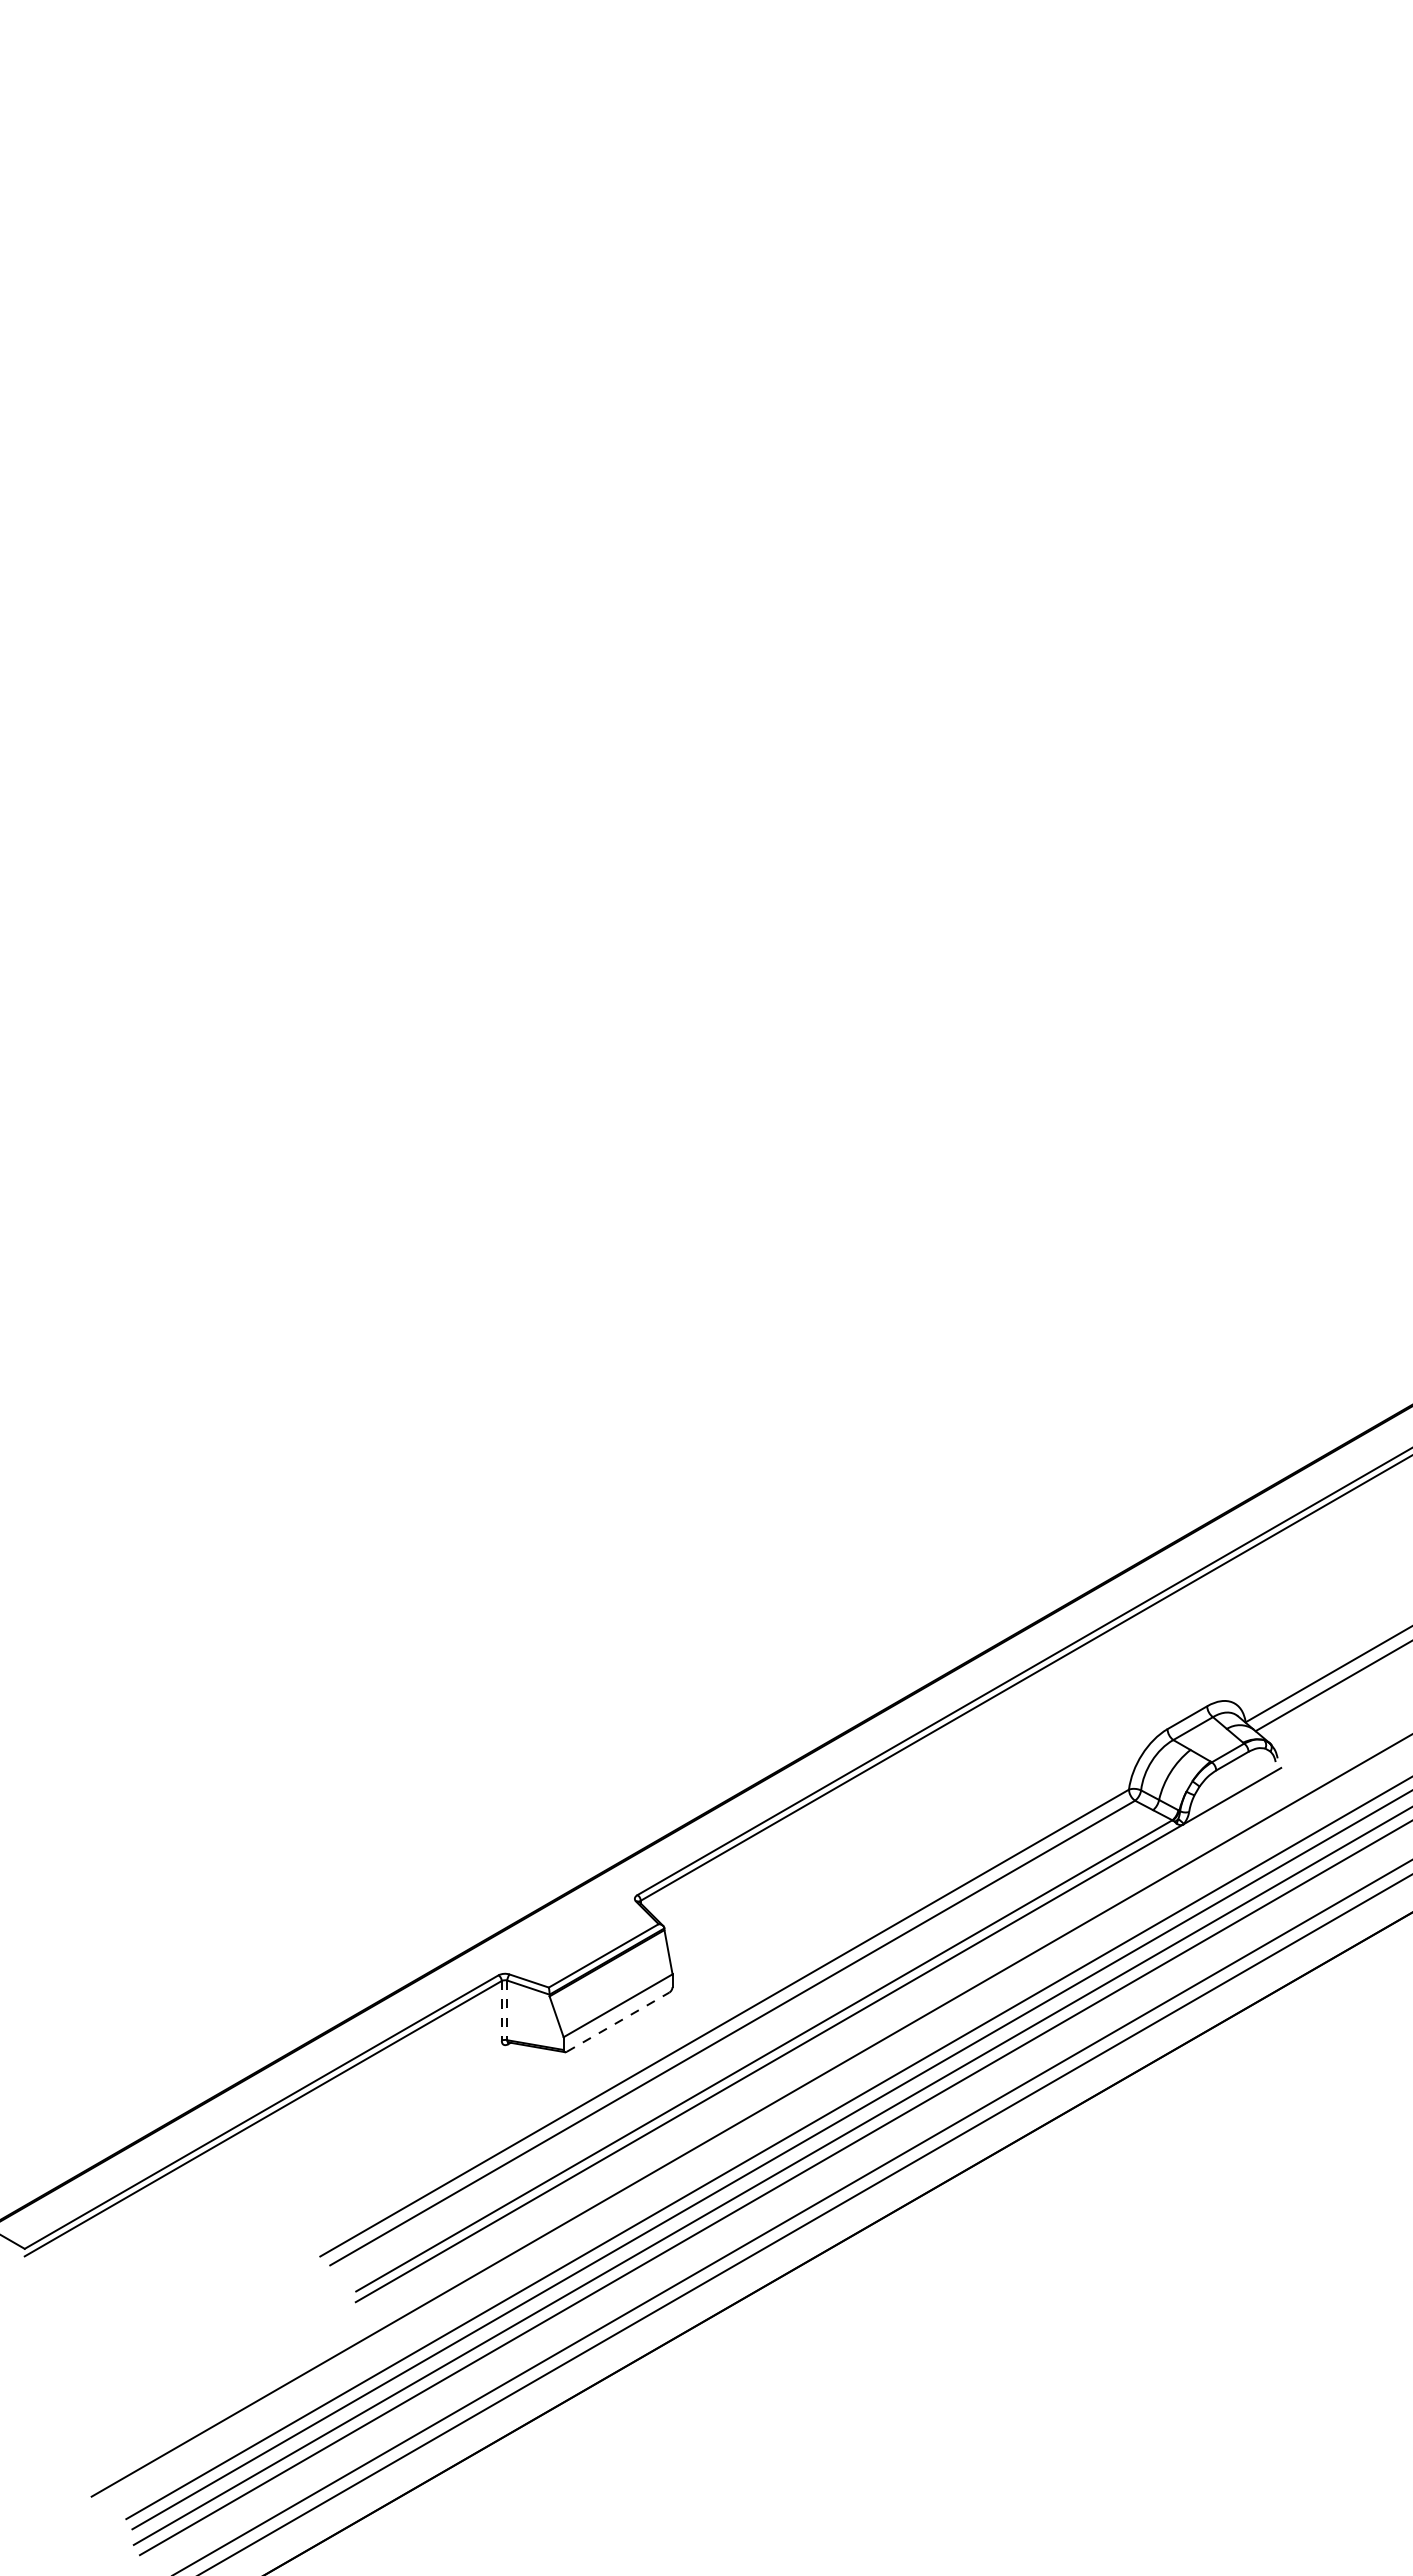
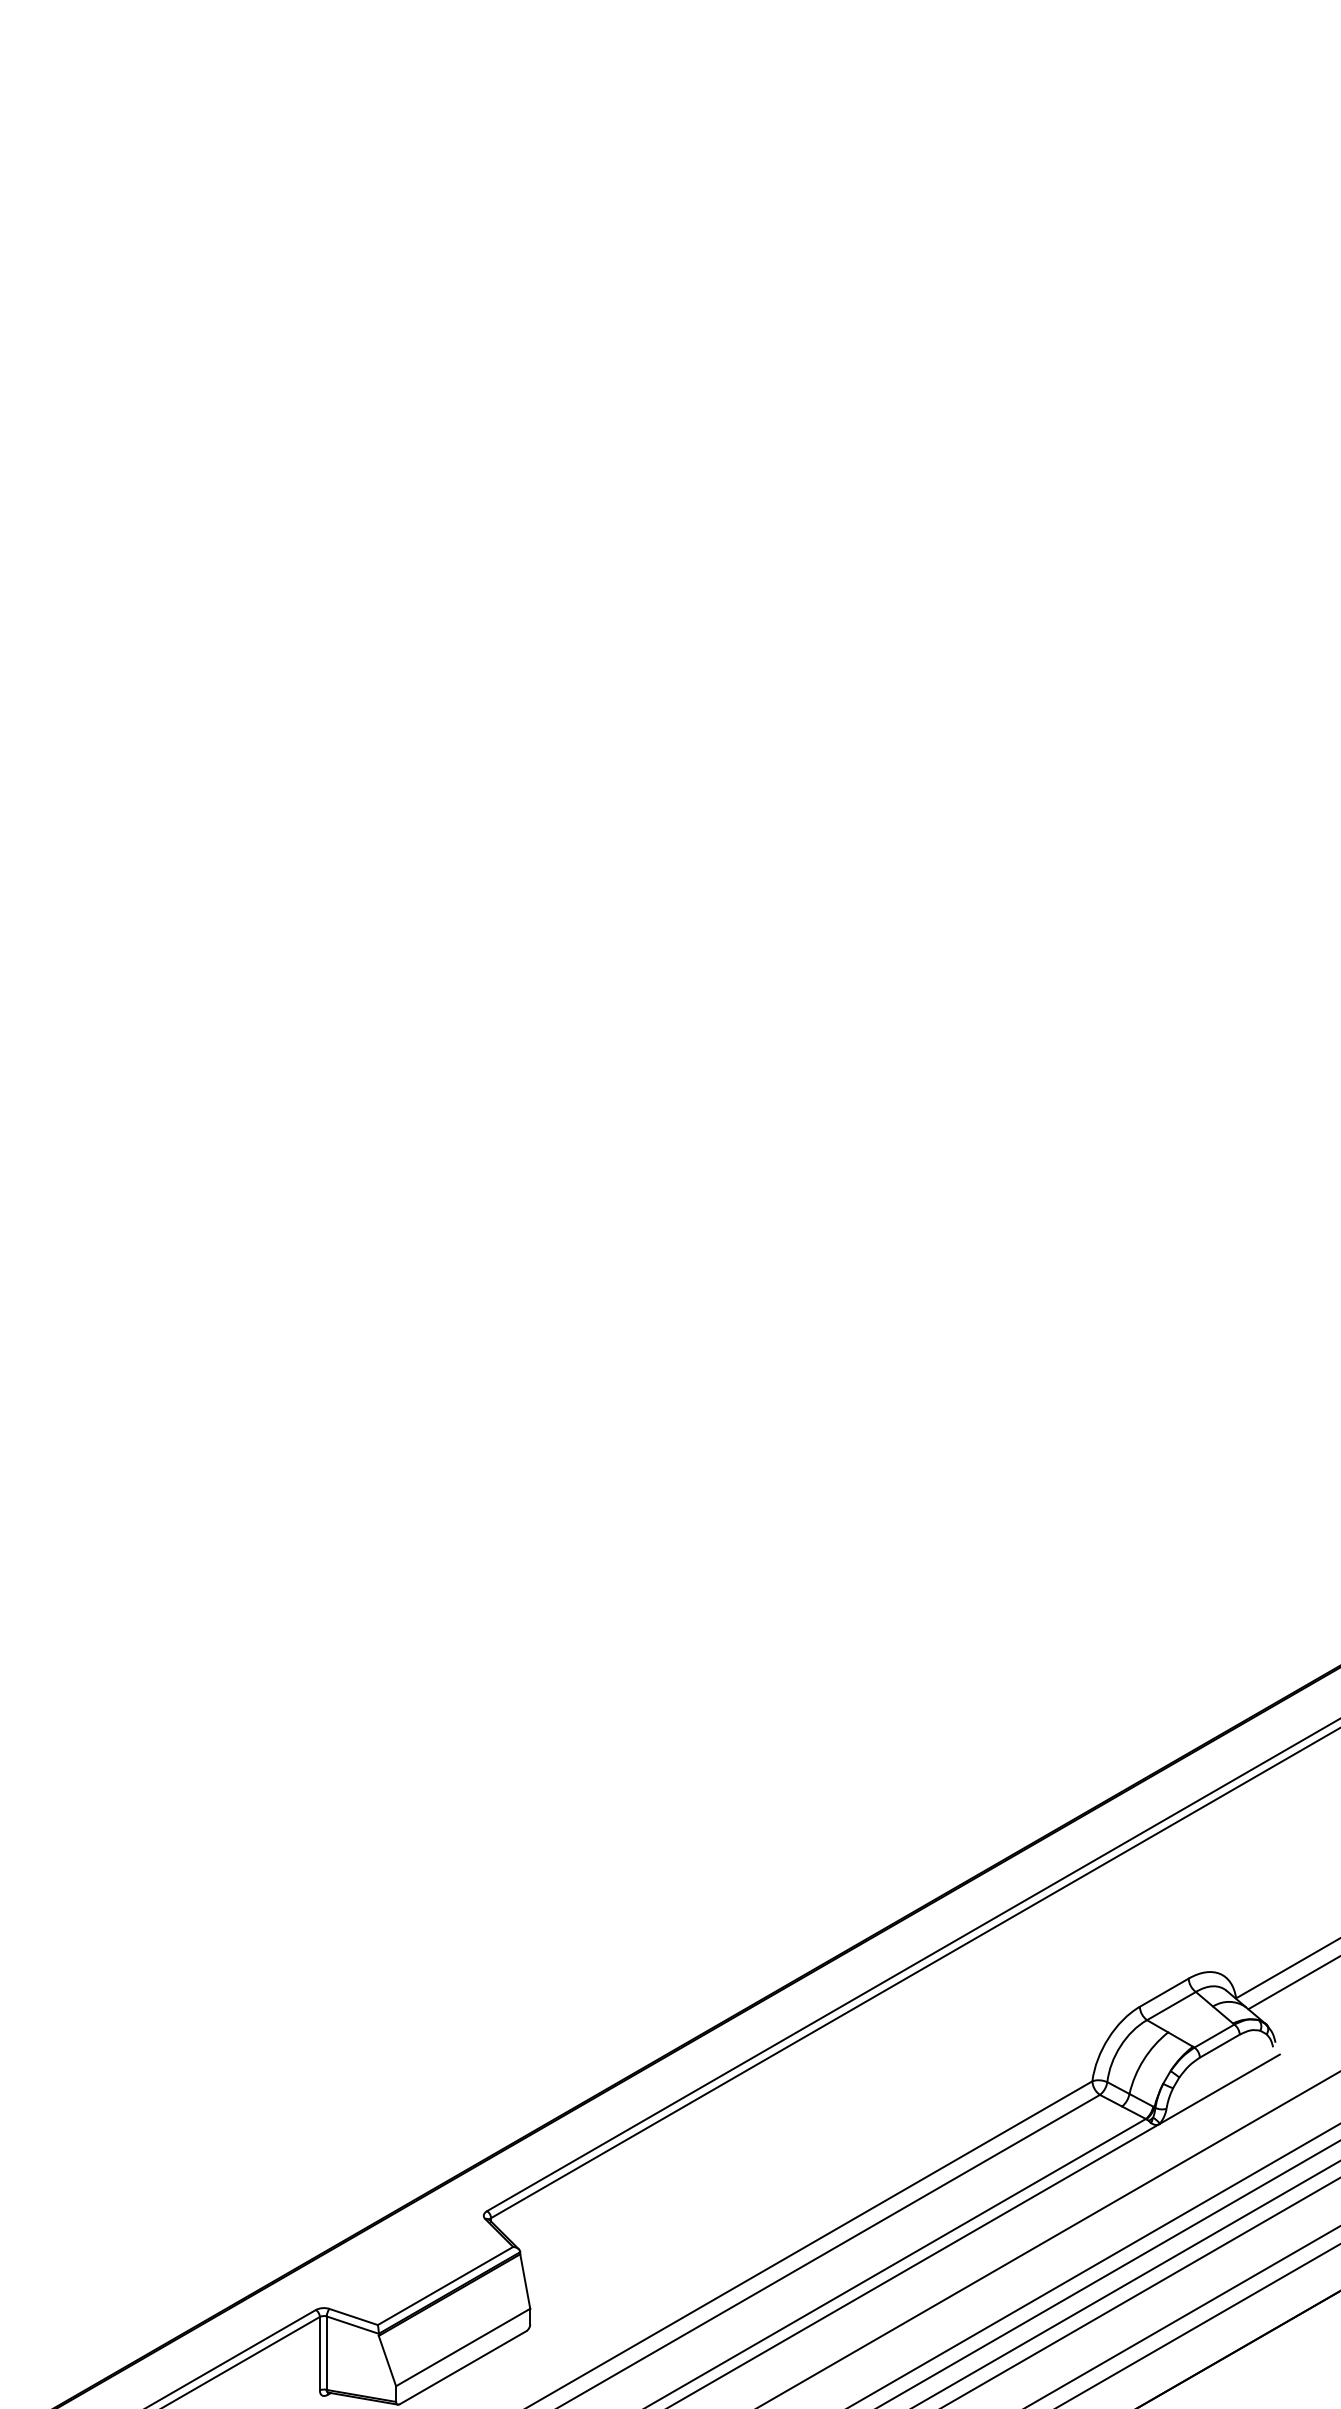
line: (501, 2010) -> (319, 2353), dashed -> solid
line: (507, 2010) -> (326, 2353), dashed -> solid
line: (618, 2021) -> (463, 2366), dashed -> solid

